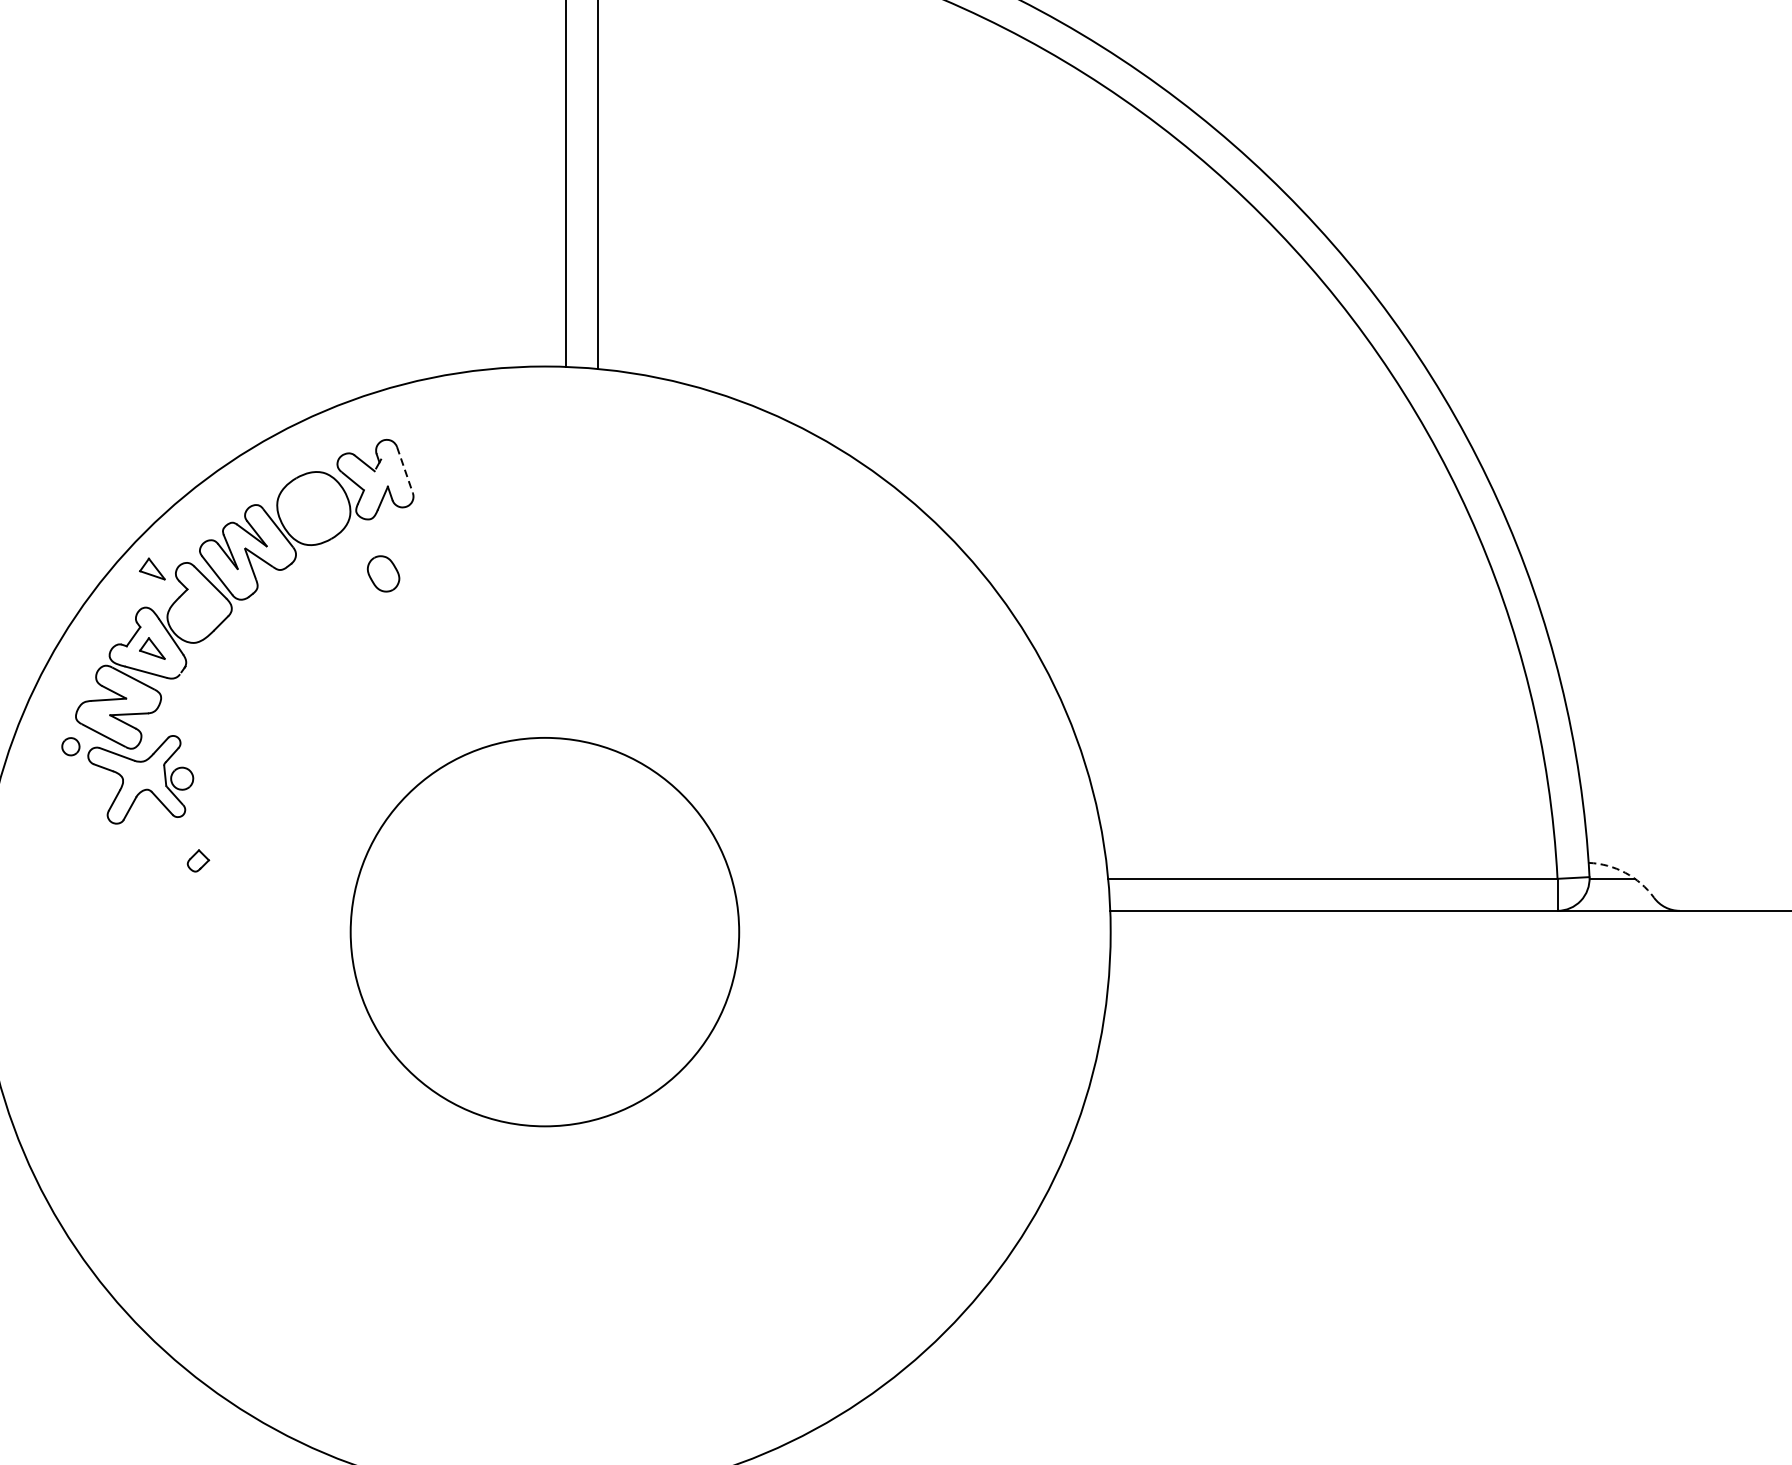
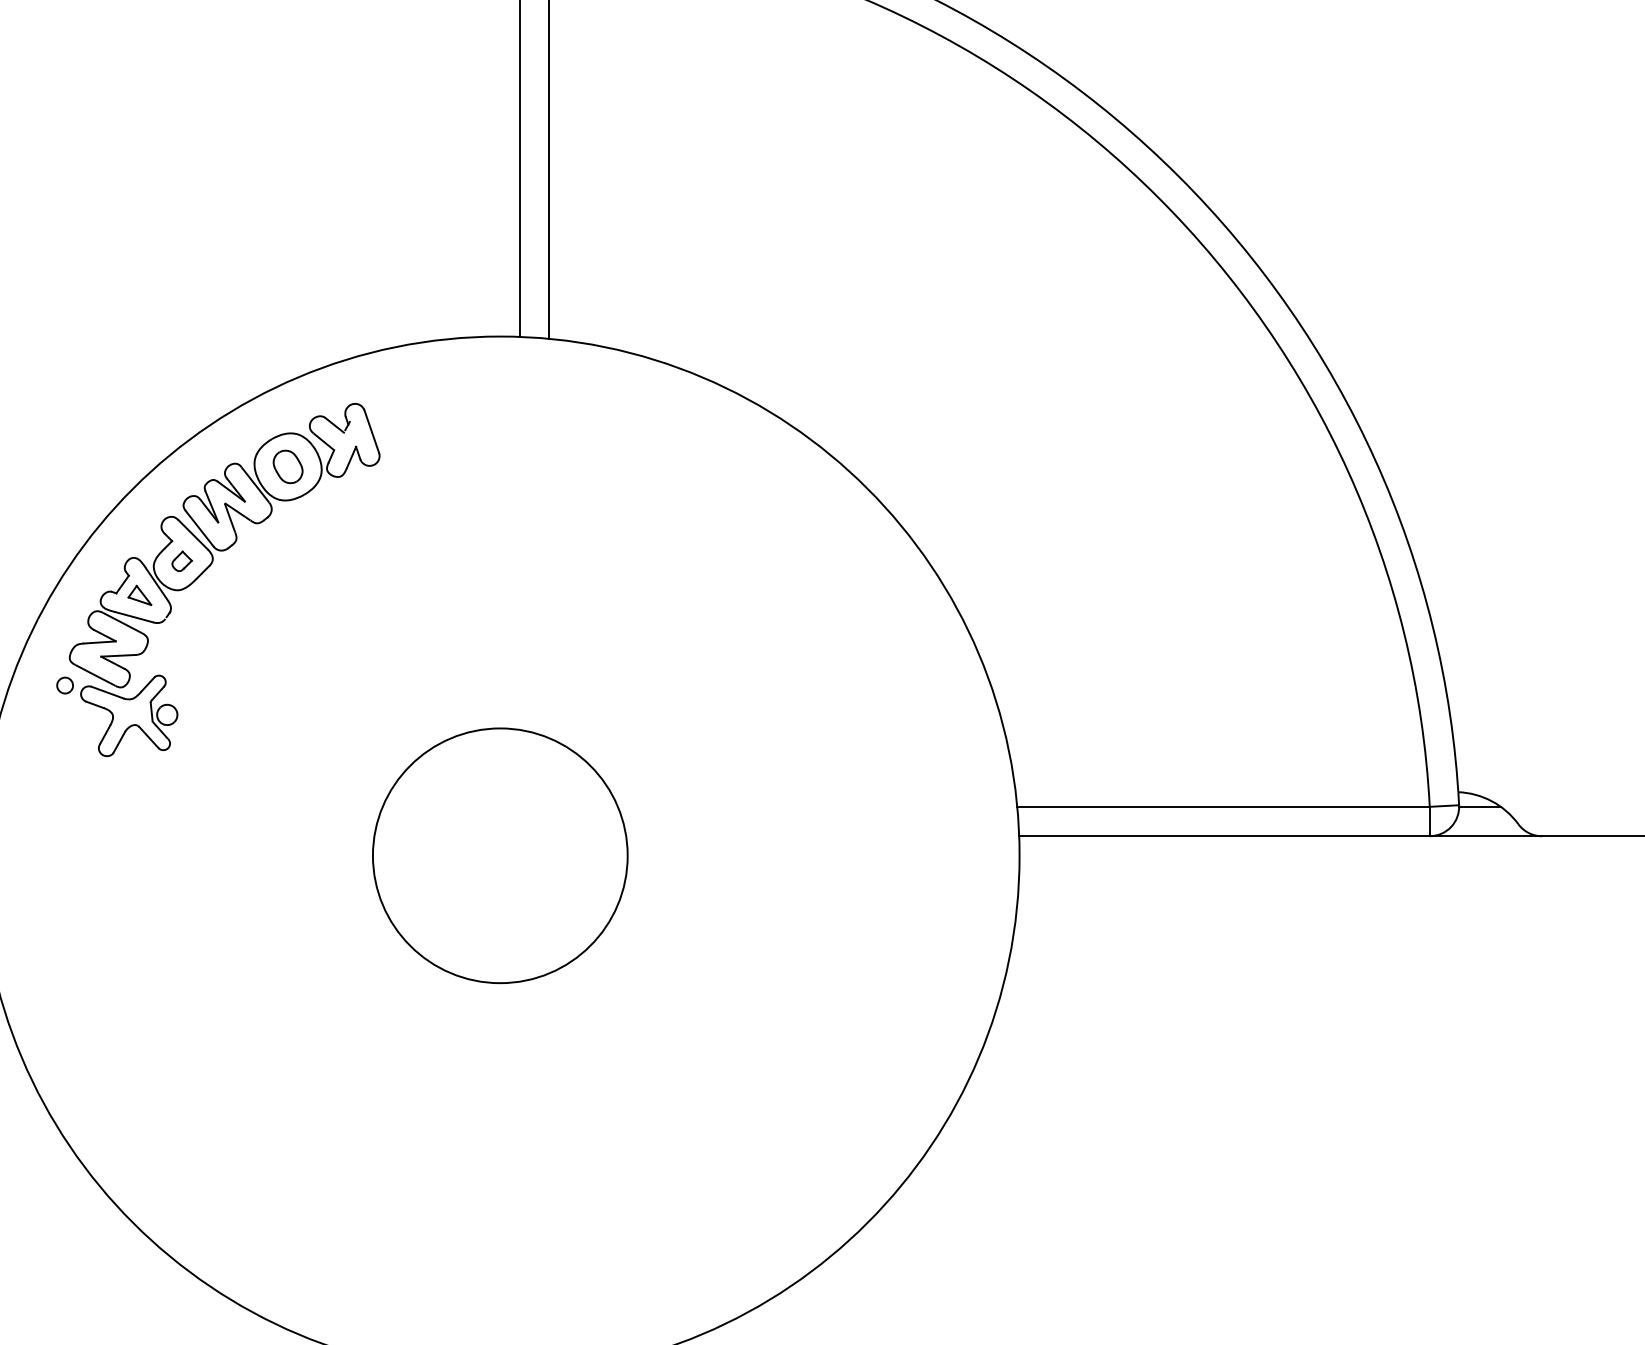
line: (404, 471) -> (371, 432), dashed -> solid
part: (151, 568) -> (139, 521), removed
part: (382, 573) -> (287, 466), moved
part: (197, 861) -> (181, 561), moved
arc: (1625, 873) -> (1492, 801), dashed -> solid
circle: (545, 931) -> (500, 855), size x0.71

